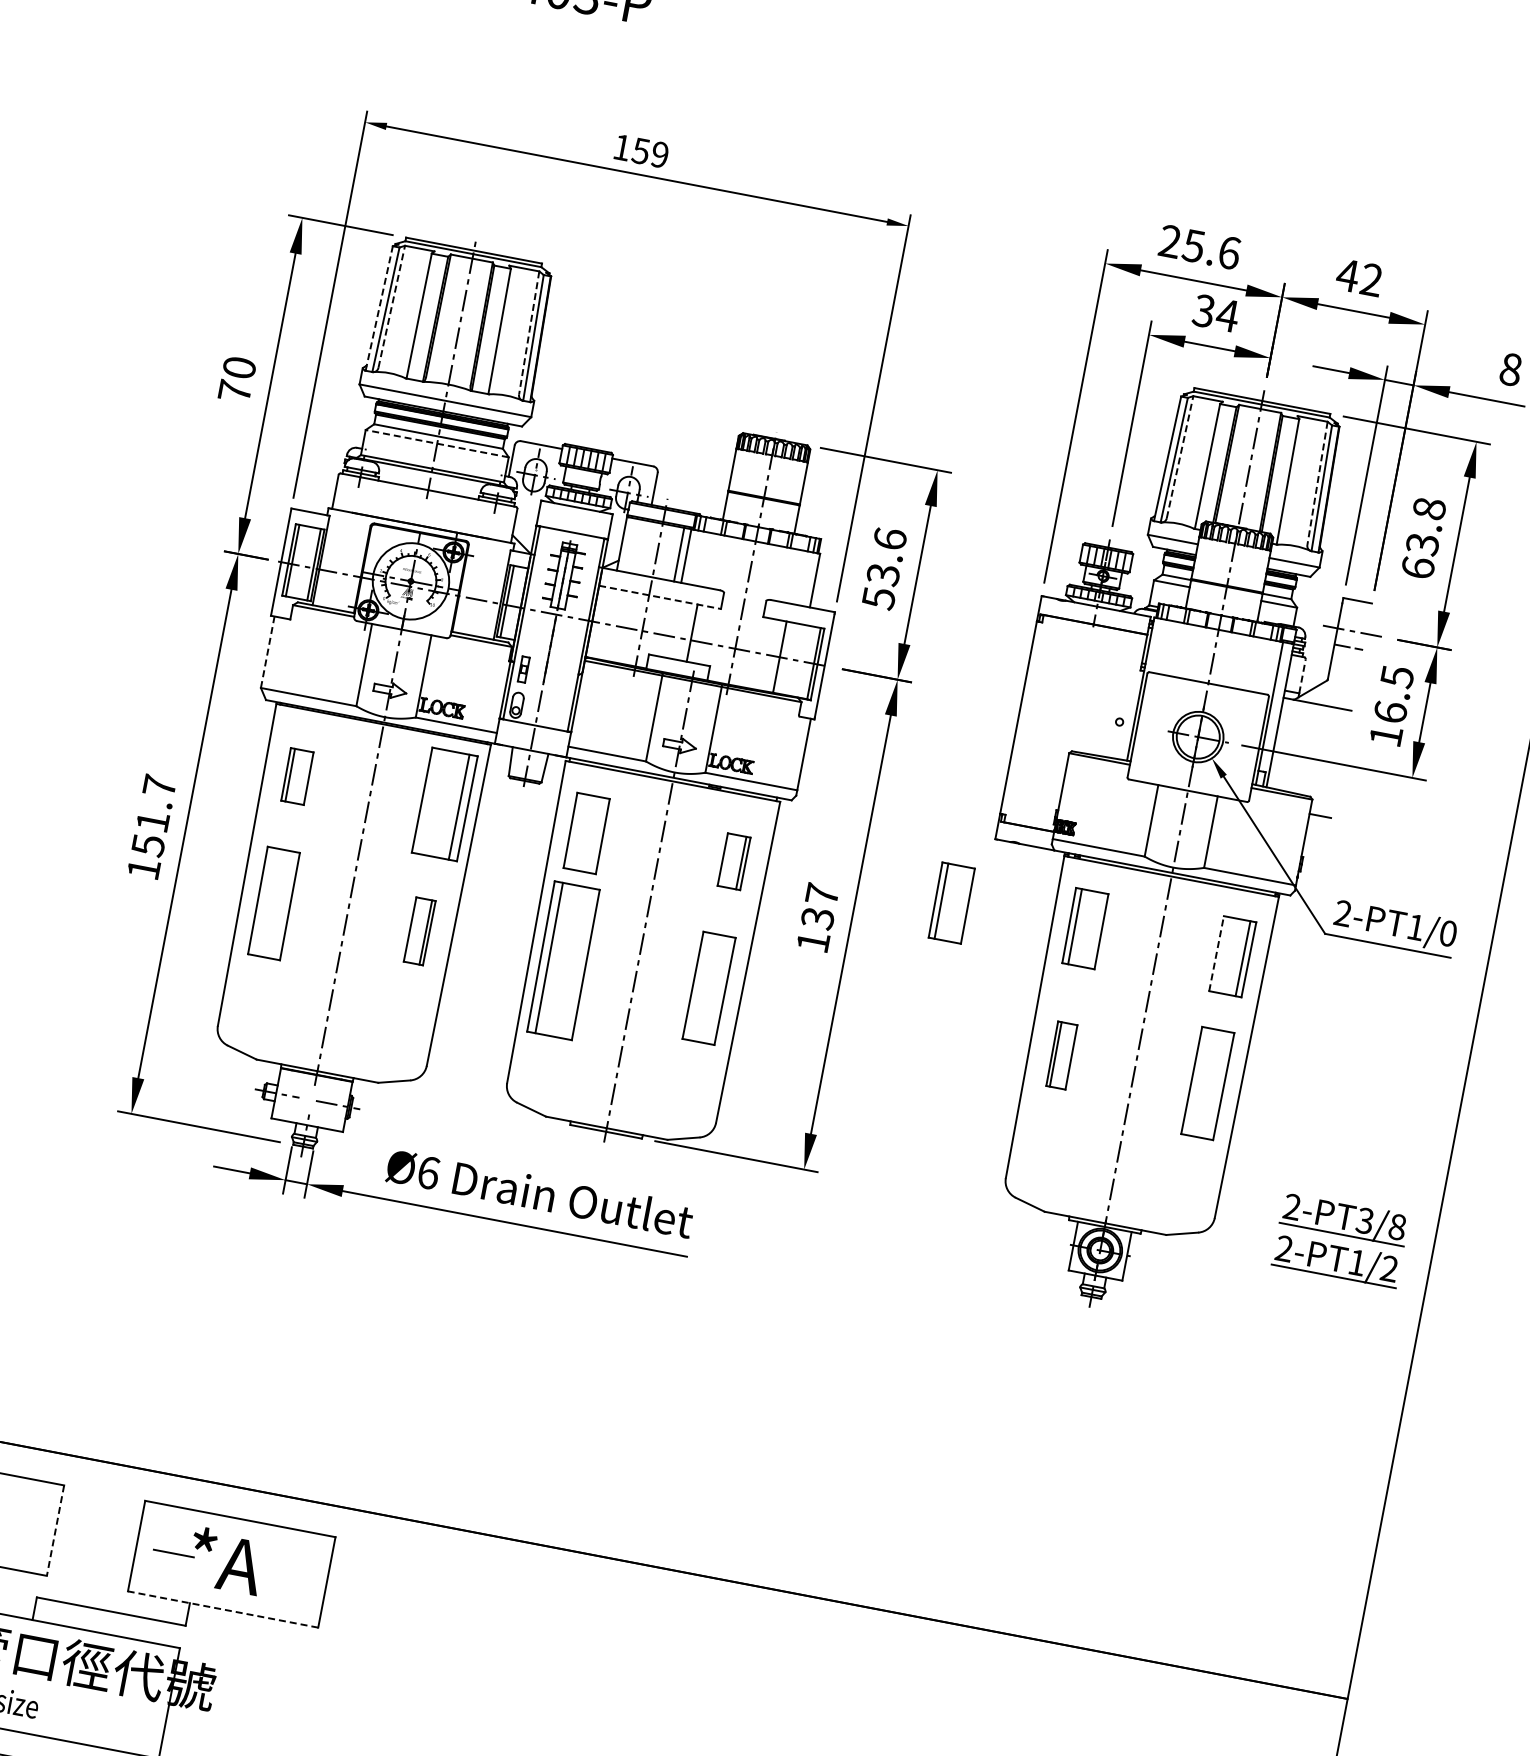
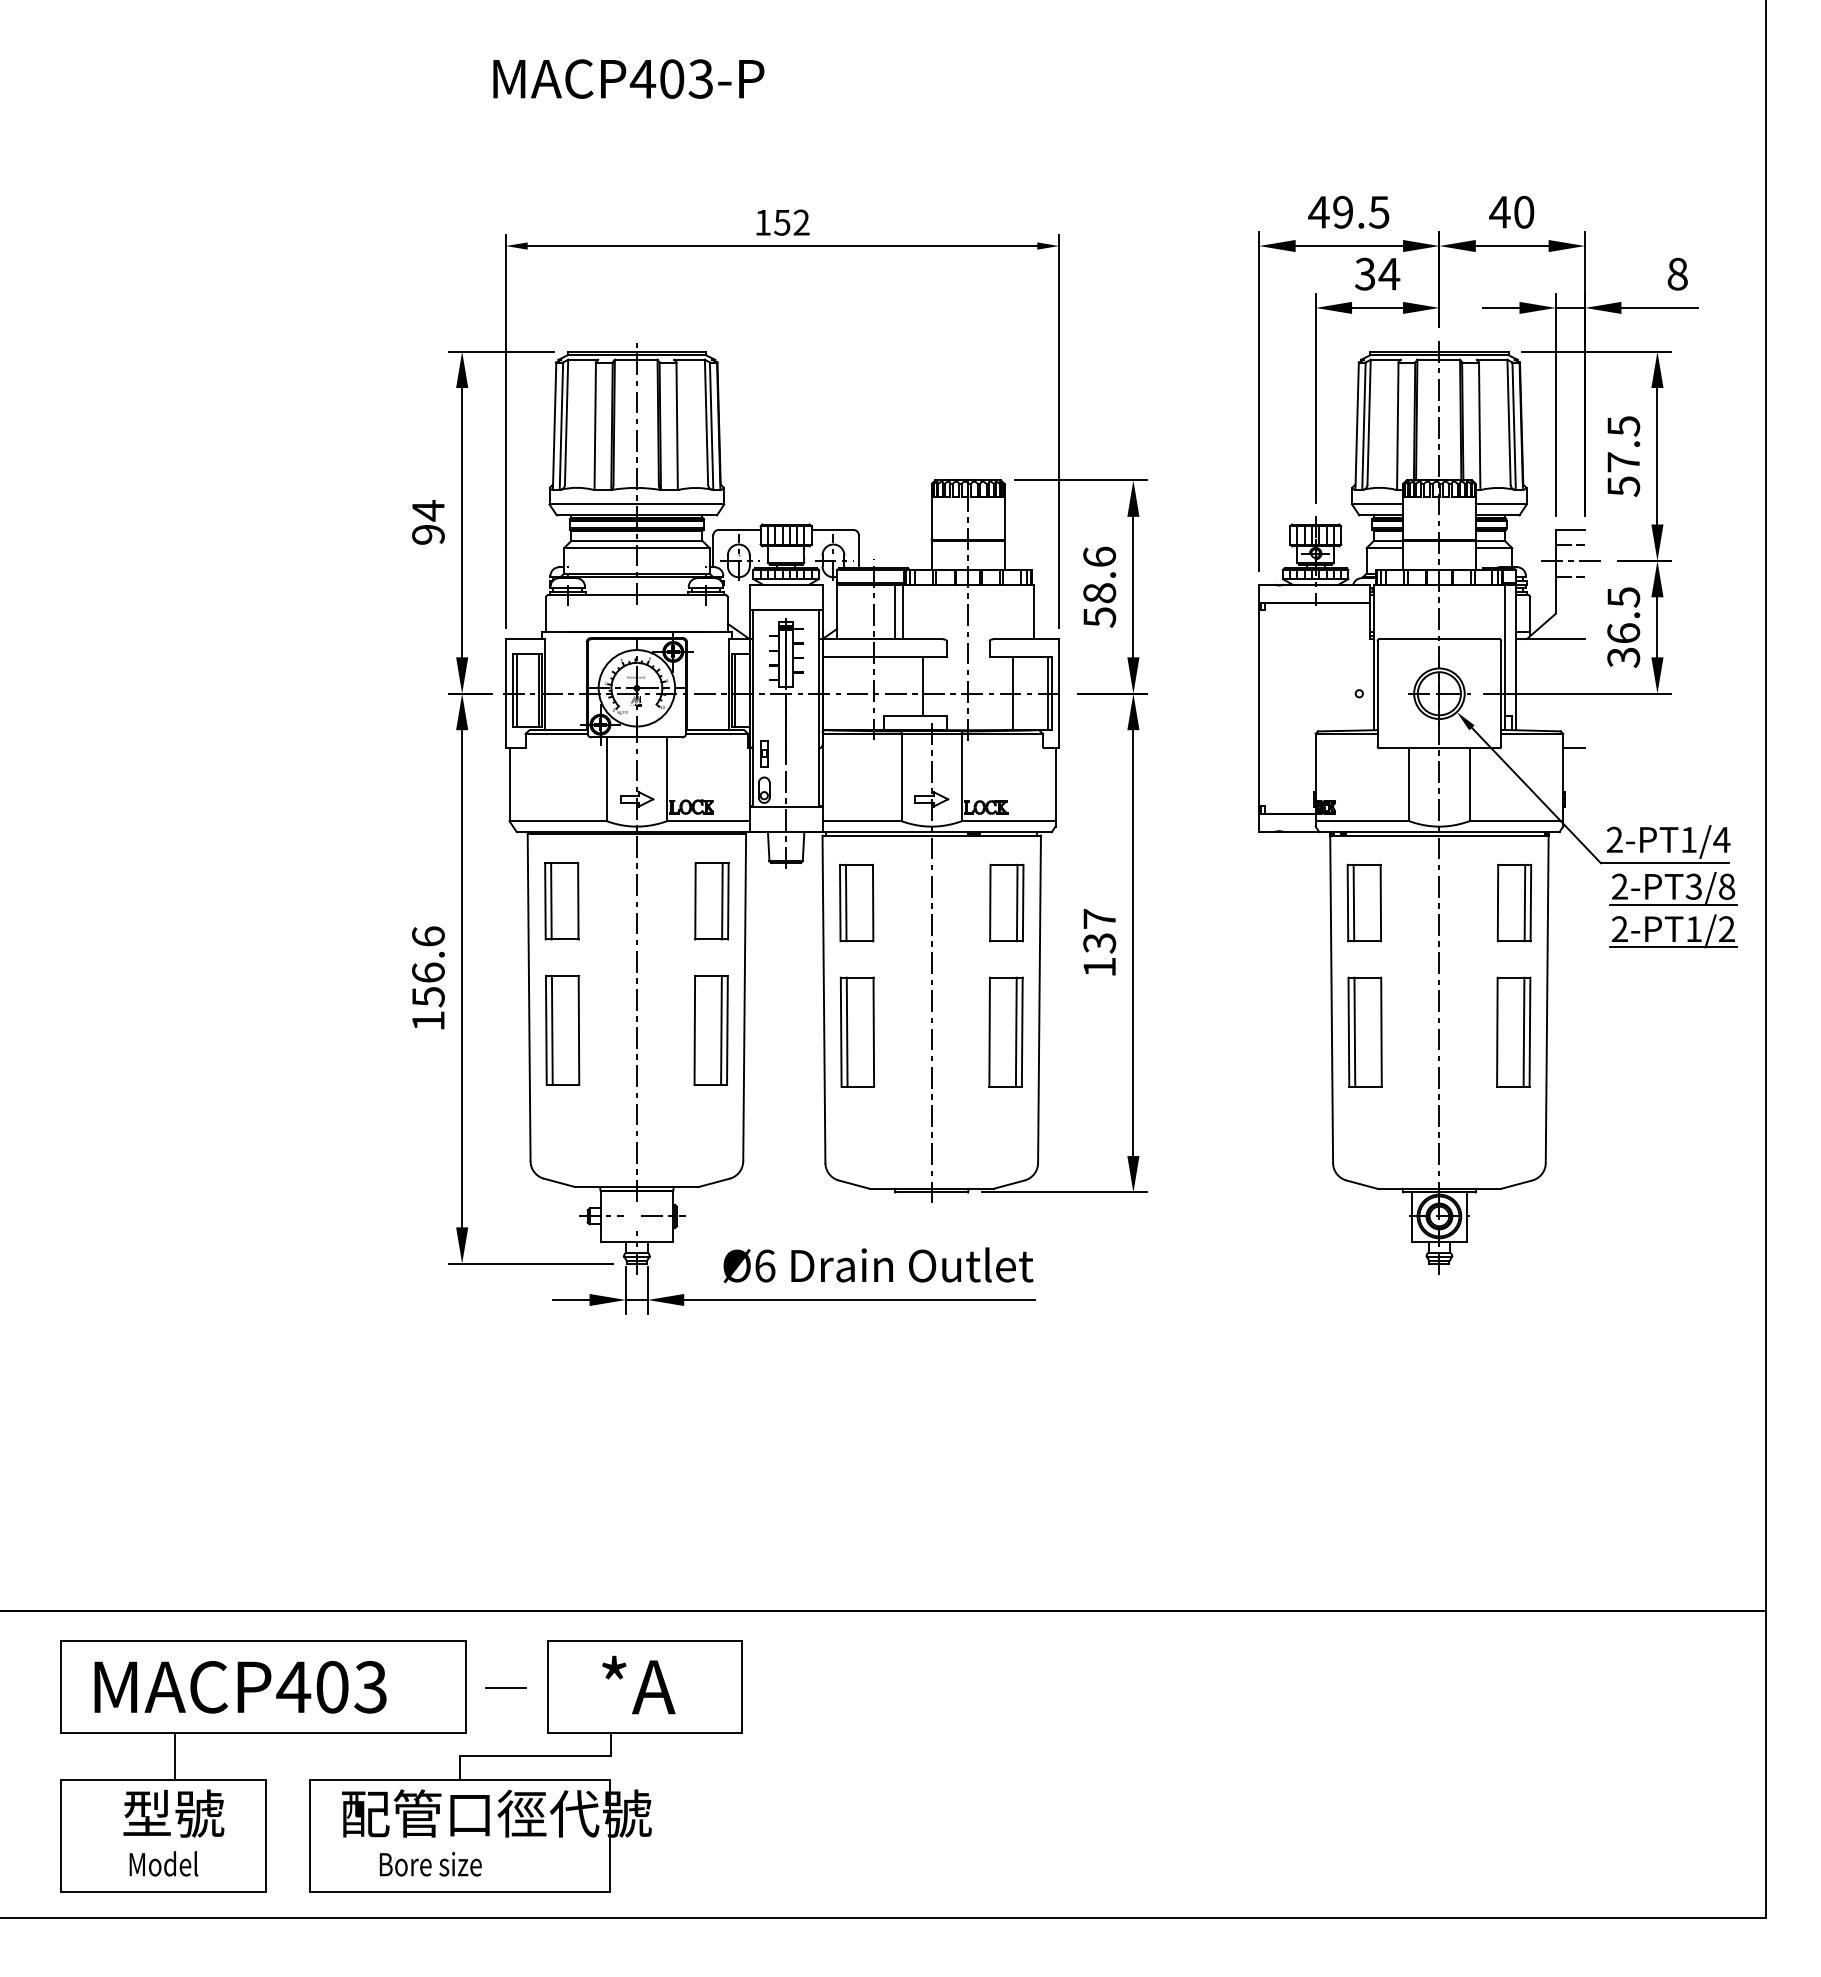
text: (659, 154) -> (801, 222), 159 -> 152
text: (1199, 246) -> (1348, 211), 25.6 -> 49.5
text: (1372, 279) -> (1524, 211), 42 -> 40
line: (391, 306) -> (566, 421), dashed -> solid
line: (379, 308) -> (554, 426), dashed -> solid
line: (529, 333) -> (706, 422), dashed -> solid
text: (237, 379) -> (428, 522), 70 -> 94
line: (436, 443) -> (636, 548), dashed -> solid
line: (1180, 456) -> (1369, 421), dashed -> solid
line: (1317, 483) -> (1509, 422), dashed -> solid
text: (1423, 538) -> (1623, 456), 63.8 -> 57.5
text: (883, 574) -> (1099, 593), 53.6 -> 58.6
line: (660, 597) -> (885, 657), dashed -> solid
line: (1354, 615) -> (1570, 544), added
line: (267, 651) -> (509, 784), dashed -> solid
line: (1302, 676) -> (1530, 614), dashed -> solid
text: (1385, 735) -> (1623, 657), 16.5 -> 36.5
part: (296, 776) -> (561, 901), size x1.43
text: (156, 803) -> (428, 954), 151.7 -> 156.6
part: (444, 804) -> (711, 901), size x0.71
line: (575, 830) -> (845, 902), added
part: (733, 861) -> (1006, 903), size x1.43
line: (262, 901) -> (551, 1030), added
part: (950, 903) -> (1227, 903), removed
part: (419, 931) -> (710, 1030), size x1.67
text: (1448, 933) -> (1721, 839), 2-PT1/0 -> 2-PT1/4
line: (1217, 953) -> (1498, 902), dashed -> solid
part: (562, 959) -> (856, 1031), size x0.71
line: (718, 989) -> (1015, 1031), added
part: (1061, 1054) -> (1364, 1031), size x1.67
line: (1217, 1084) -> (1523, 1031), added
part: (1340, 1240) -> (1673, 910), moved
line: (55, 1530) -> (465, 1687), dashed -> solid
line: (173, 1553) -> (505, 1687), moved
line: (223, 1609) -> (645, 1733), dashed -> solid

